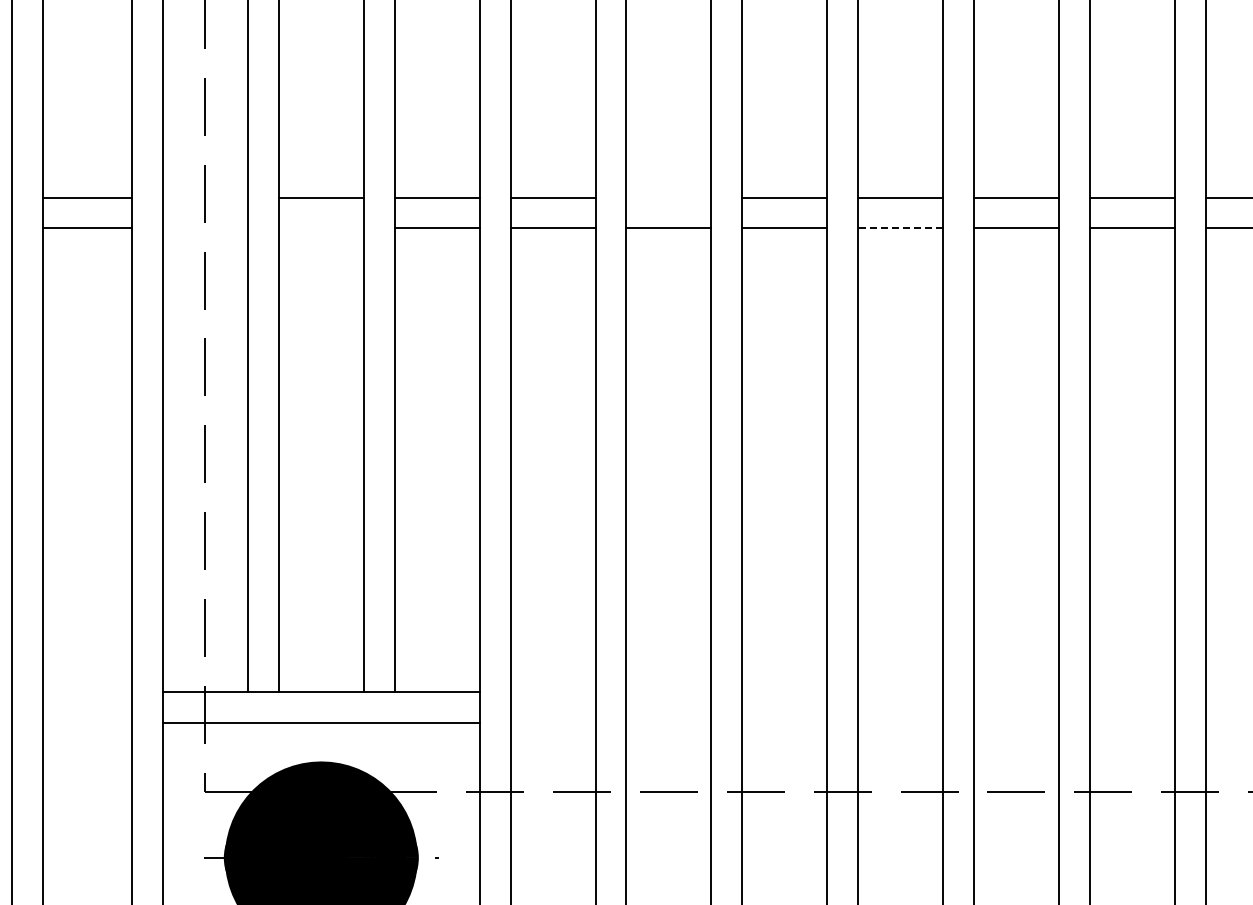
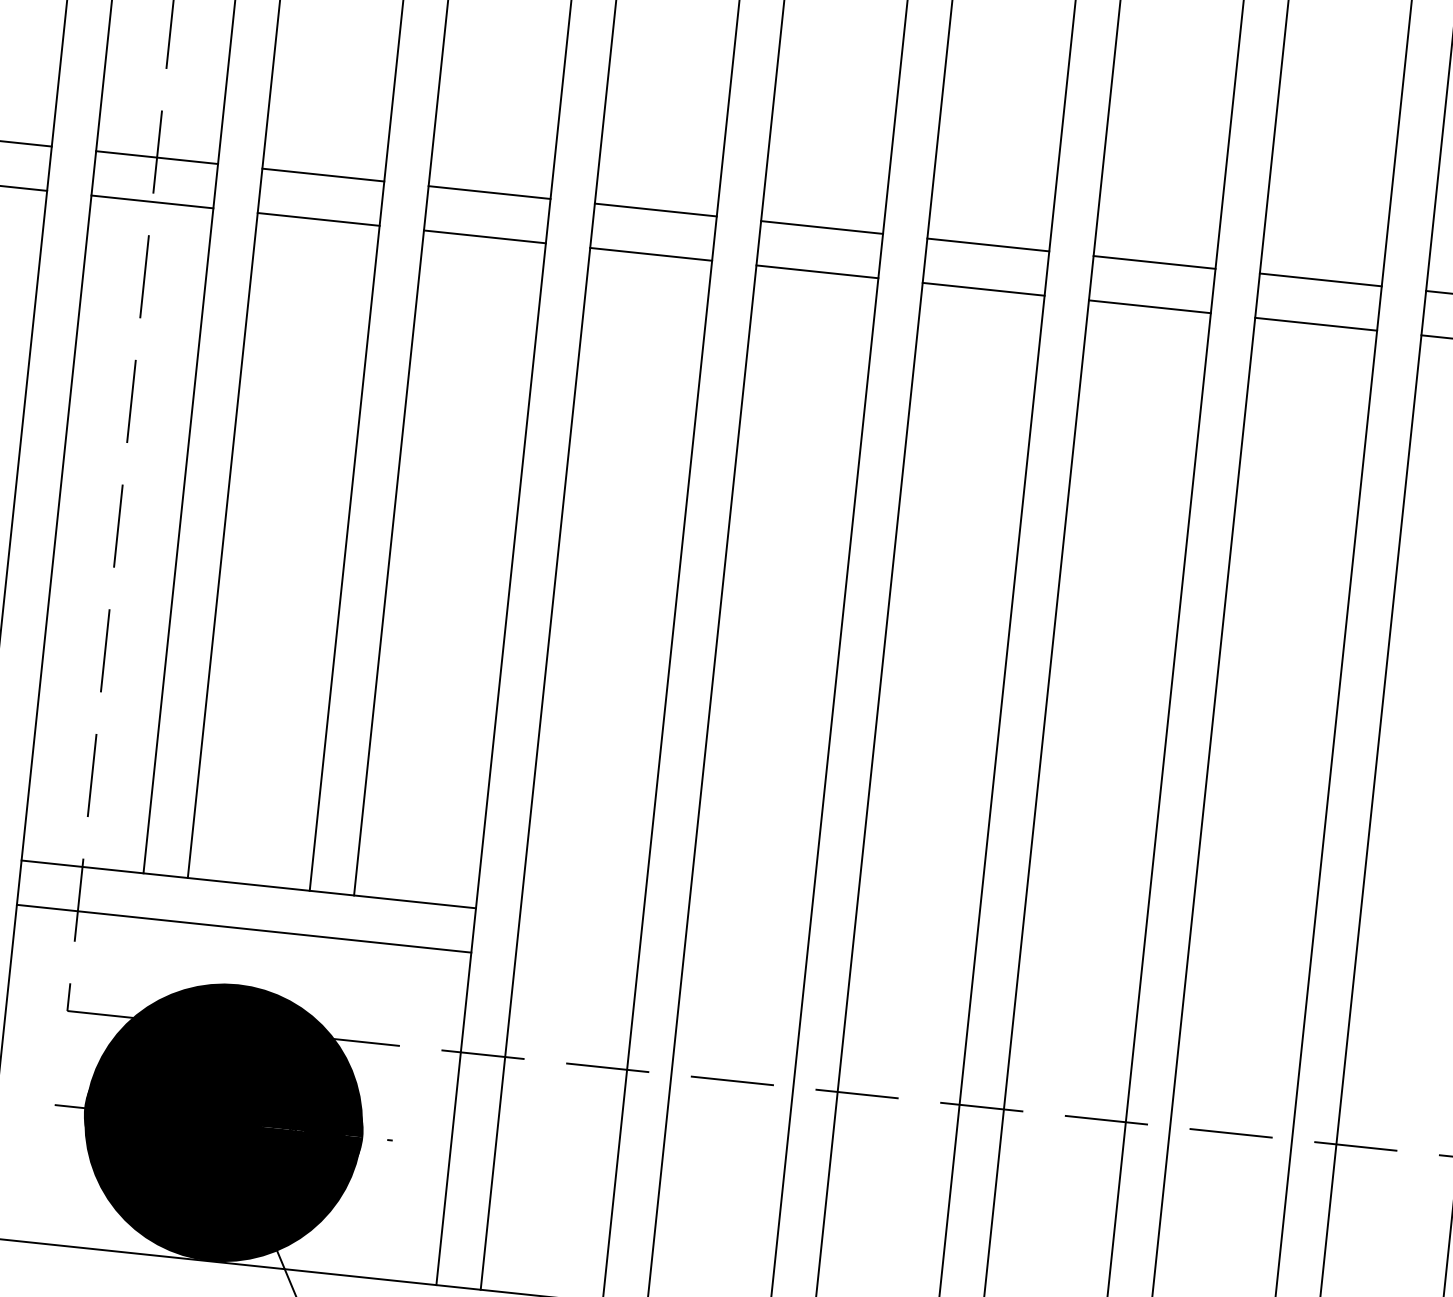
line: (205, 197) -> (157, 157), added
line: (668, 197) -> (821, 227), added
line: (205, 228) -> (152, 202), added
line: (320, 228) -> (317, 219), added
line: (900, 228) -> (1149, 306), dashed -> solid

